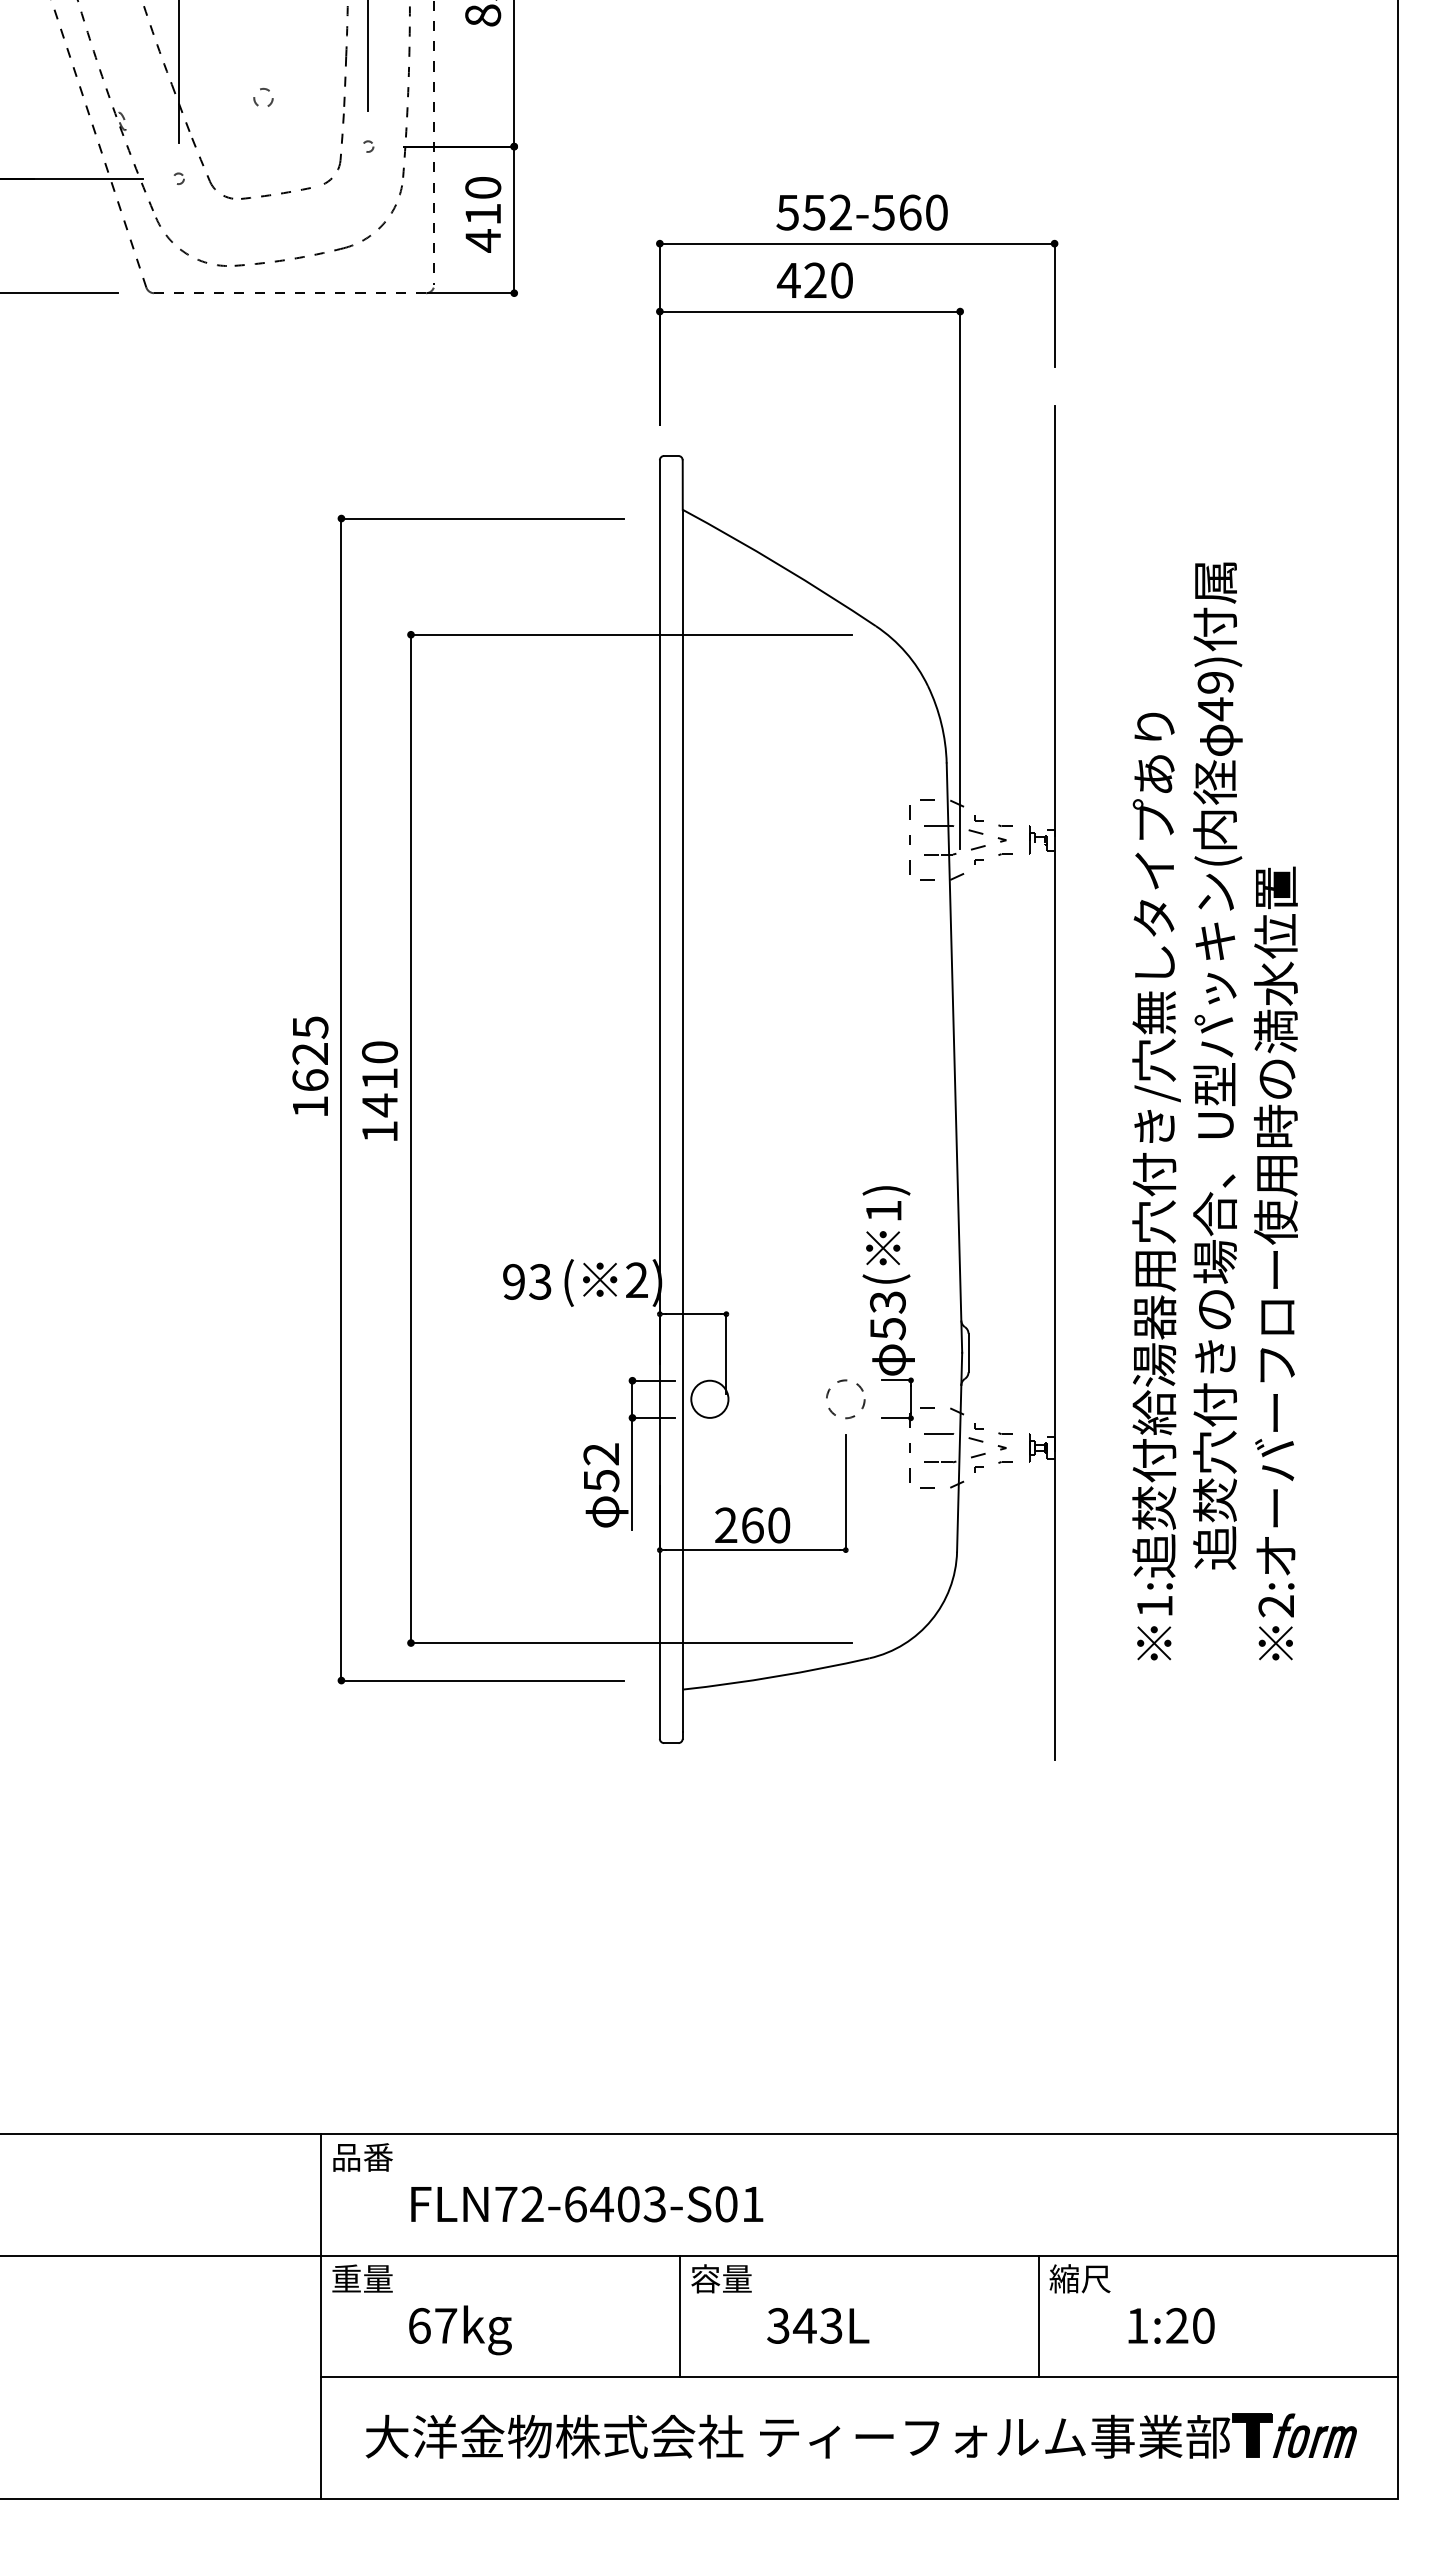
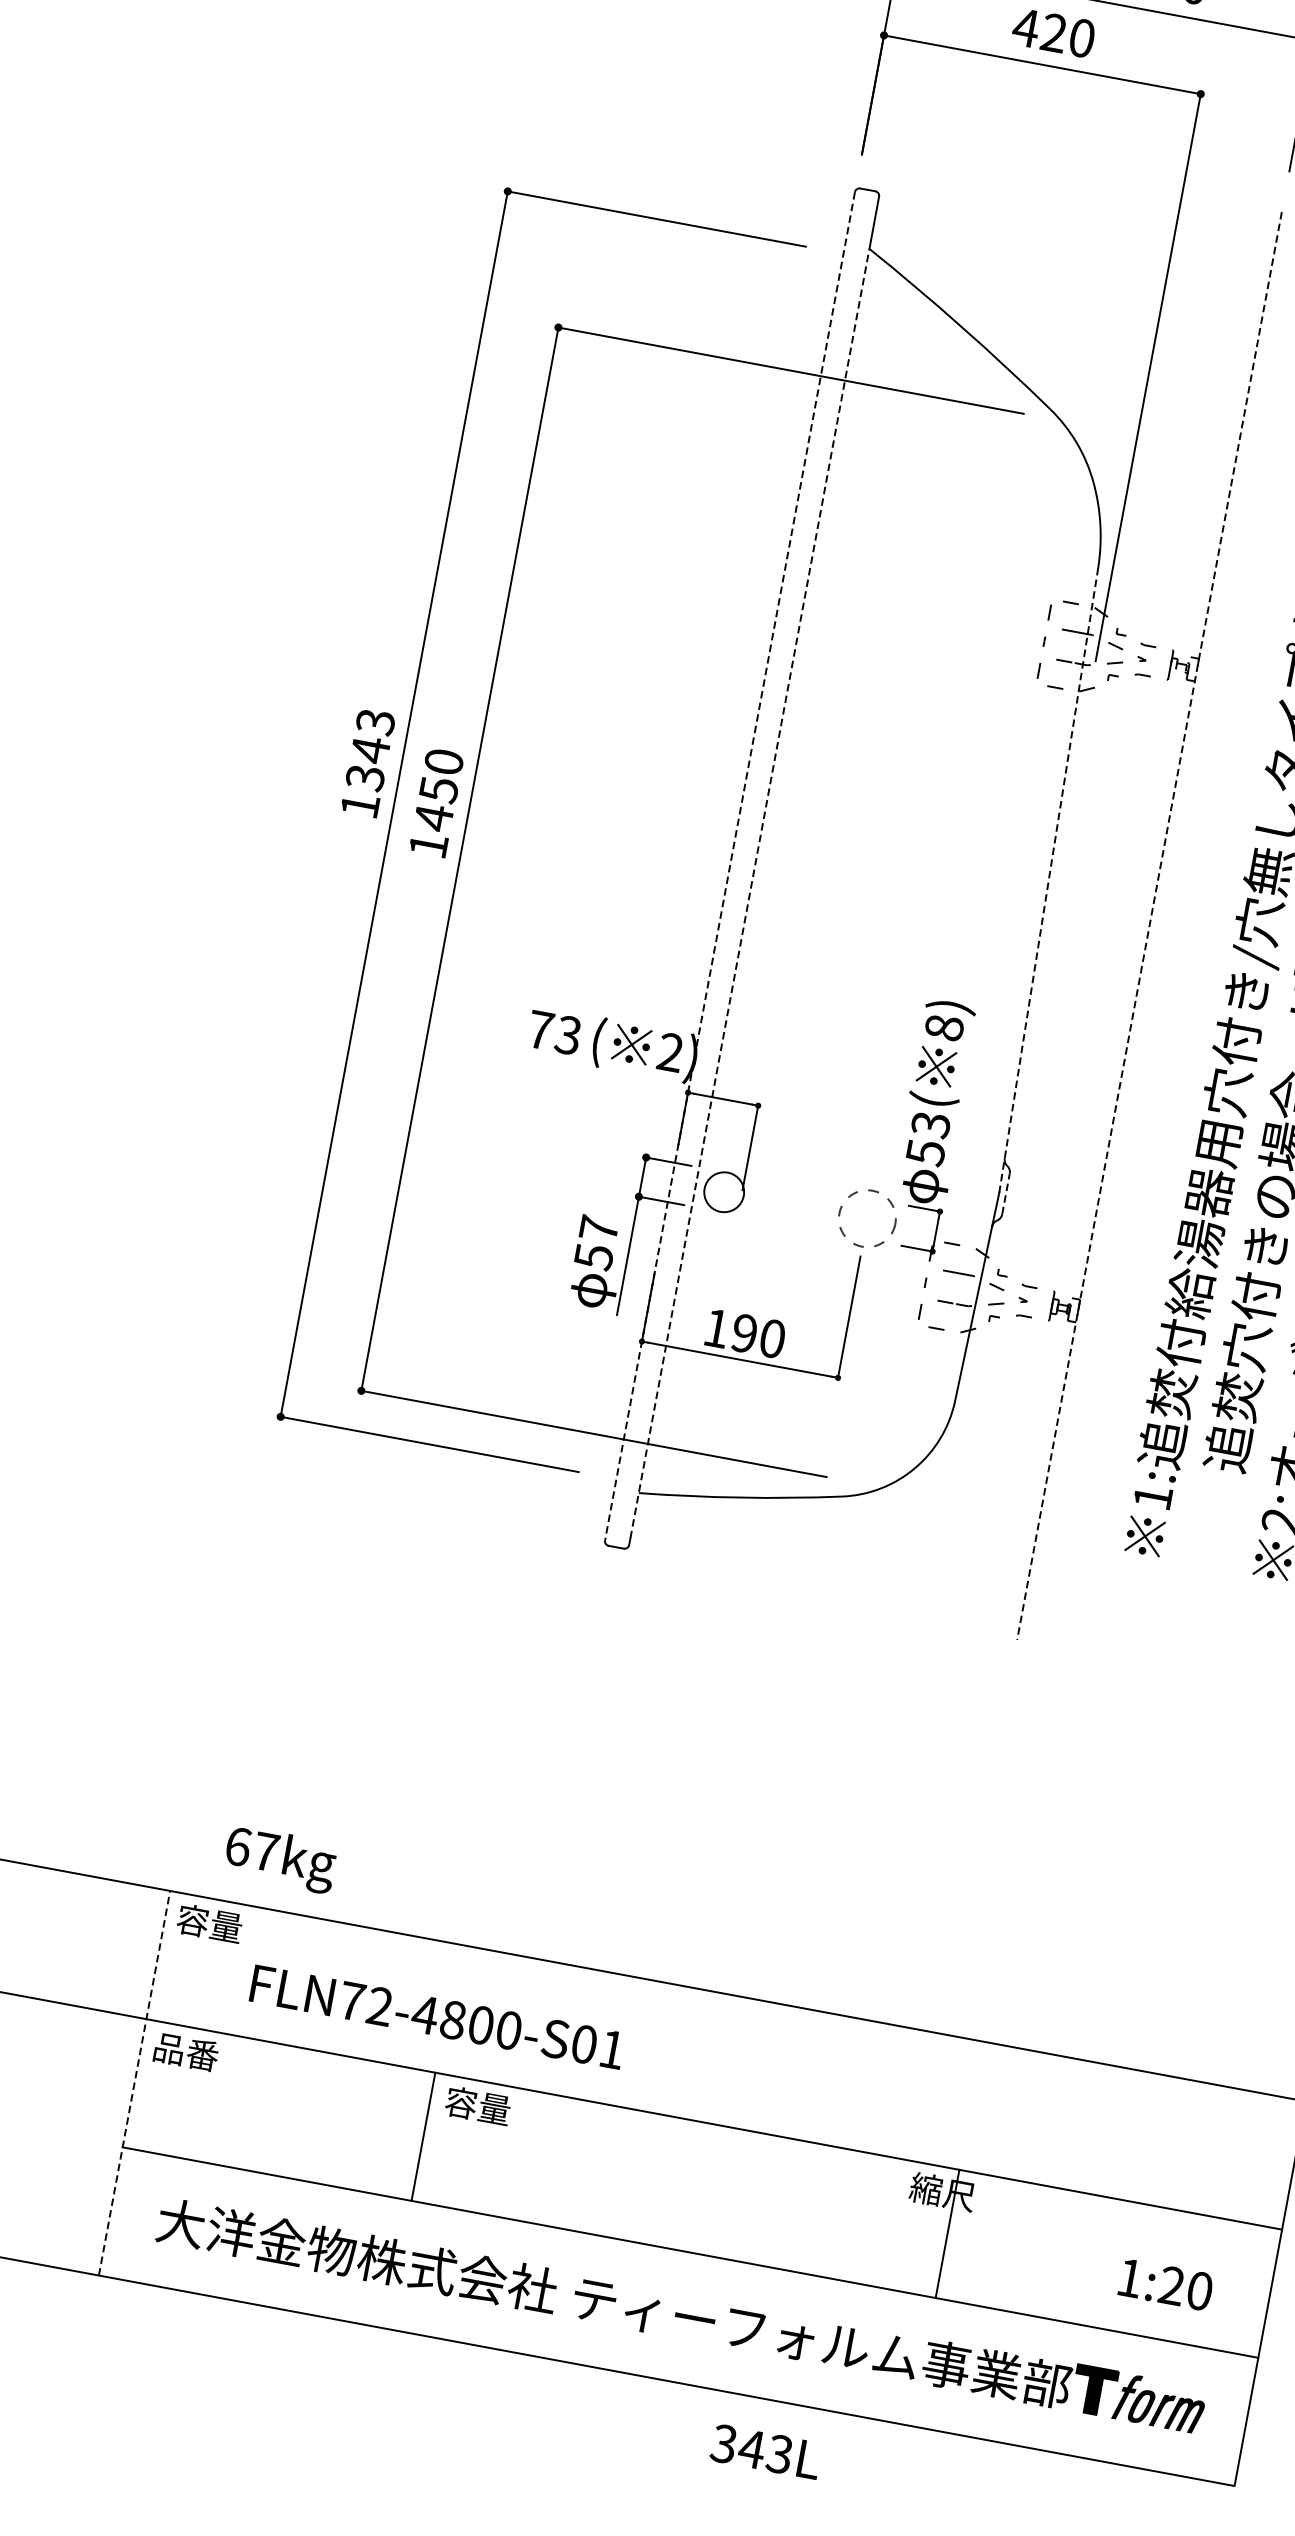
text: (310, 1053) -> (370, 749), 1625 -> 1343
line: (954, 1058) -> (1048, 880), solid -> dashed
text: (379, 1079) -> (438, 790), 1410 -> 1450
line: (1054, 1082) -> (1149, 925), solid -> dashed
line: (659, 1100) -> (729, 867), solid -> dashed
line: (682, 1120) -> (749, 892), solid -> dashed
text: (883, 1211) -> (943, 1028), 1) -> 8)
text: (514, 1281) -> (541, 1029), 93 -> 73
line: (968, 1352) -> (1006, 1193), solid -> dashed
circle: (845, 1399) -> (867, 1218), size x1.4
text: (600, 1454) -> (598, 1229), 52 -> 57
text: (739, 1525) -> (730, 1331), 260 -> 190
text: (362, 2156) -> (209, 1922), 品番 -> 容量
text: (614, 2204) -> (466, 2022), FLN72-6403-S01 -> FLN72-4800-S01
text: (362, 2278) -> (186, 2051), 重量 -> 品番
text: (721, 2278) -> (478, 2105), moved
line: (320, 2315) -> (134, 2082), solid -> dashed
line: (679, 2316) -> (423, 2136), moved
line: (1038, 2316) -> (947, 2234), moved
text: (818, 2325) -> (766, 2451), moved
text: (1171, 2325) -> (1166, 2284), moved
text: (460, 2330) -> (280, 1859), moved

